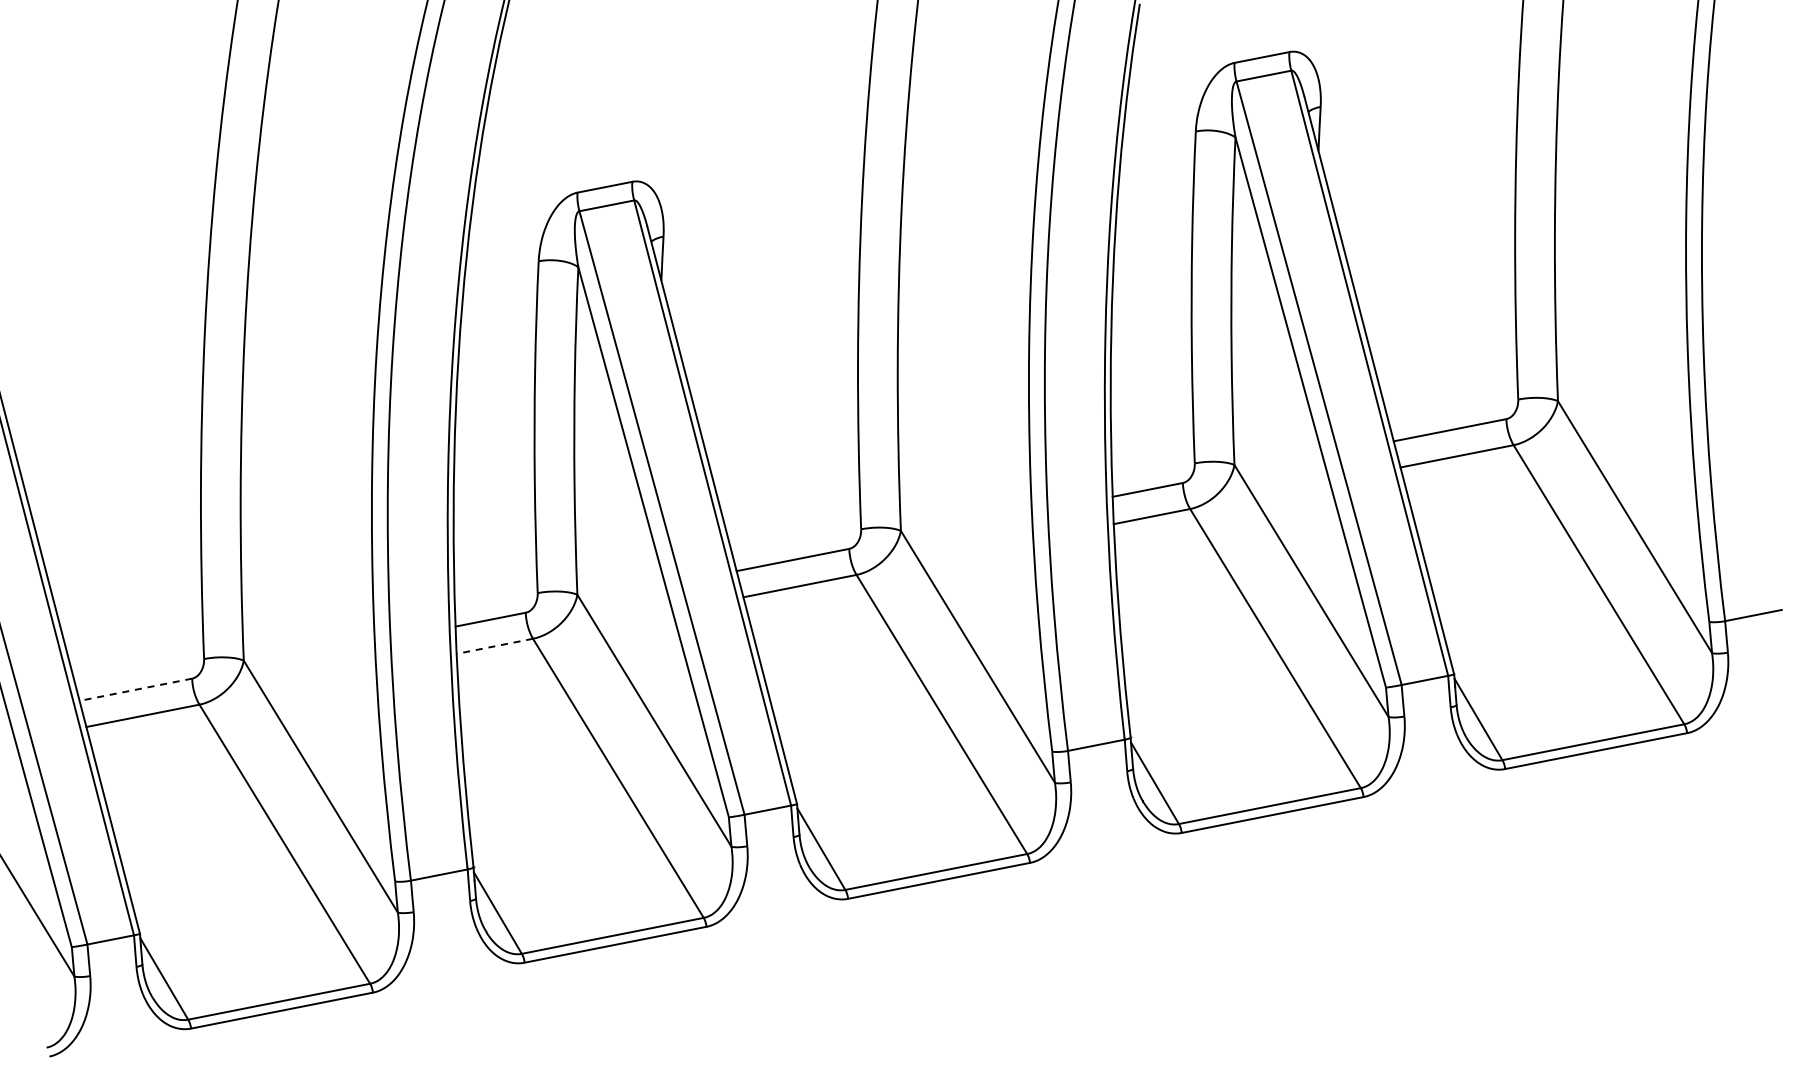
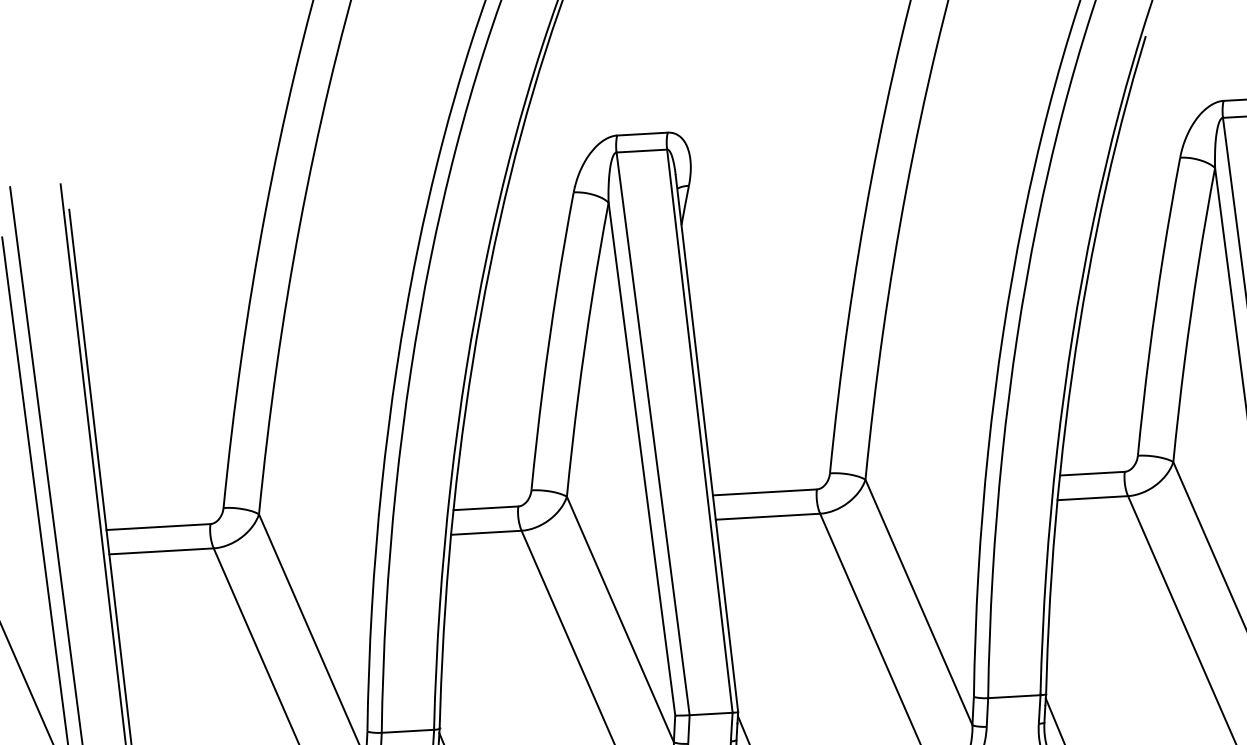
line: (494, 646) -> (486, 532), dashed -> solid
line: (135, 689) -> (158, 526), dashed -> solid

